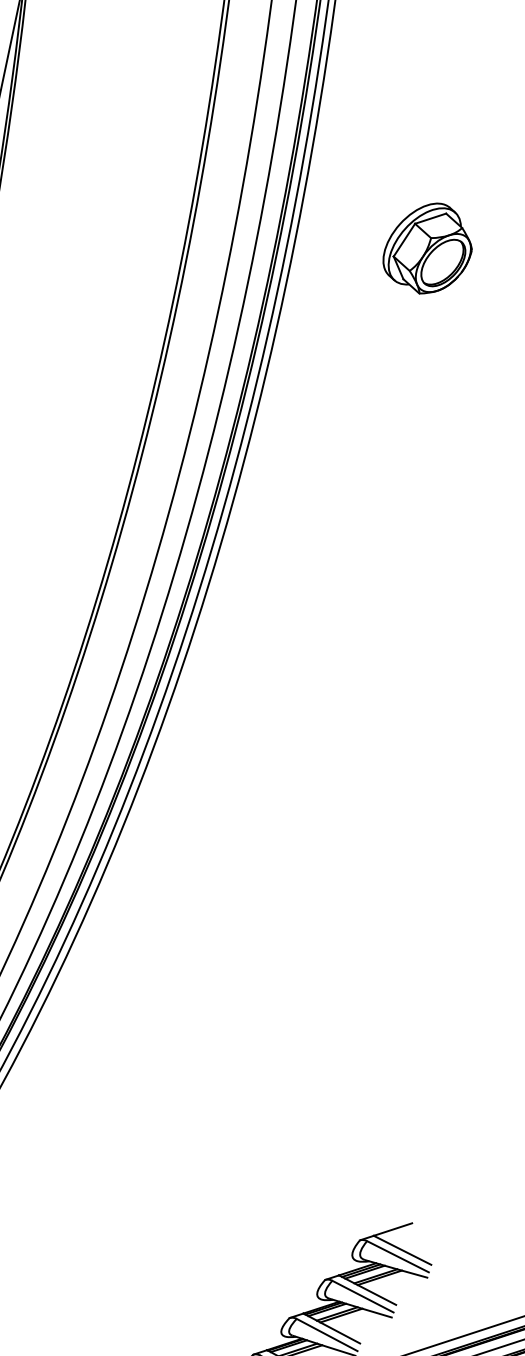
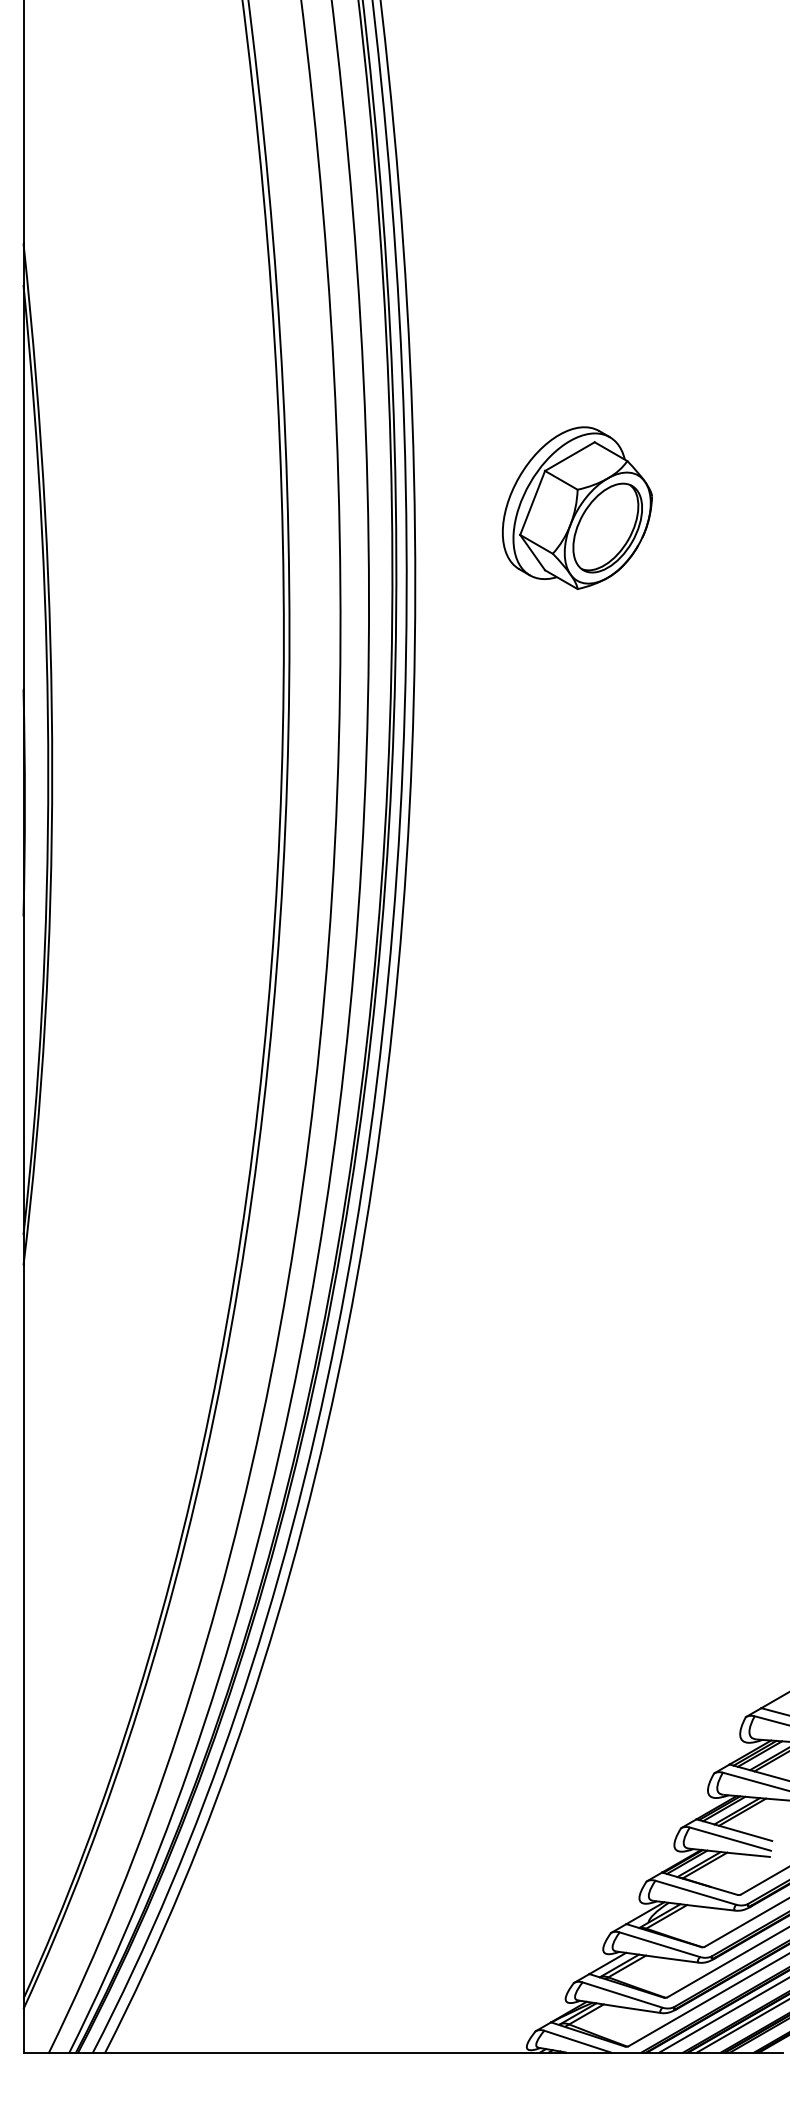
part: (428, 248) -> (577, 508), size x1.43

